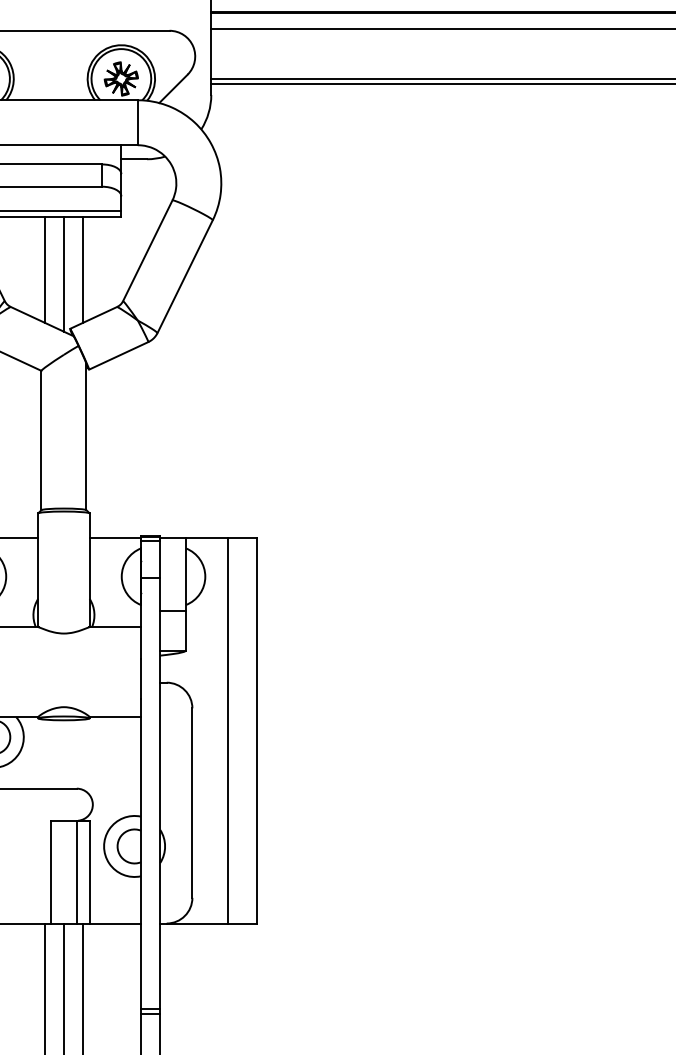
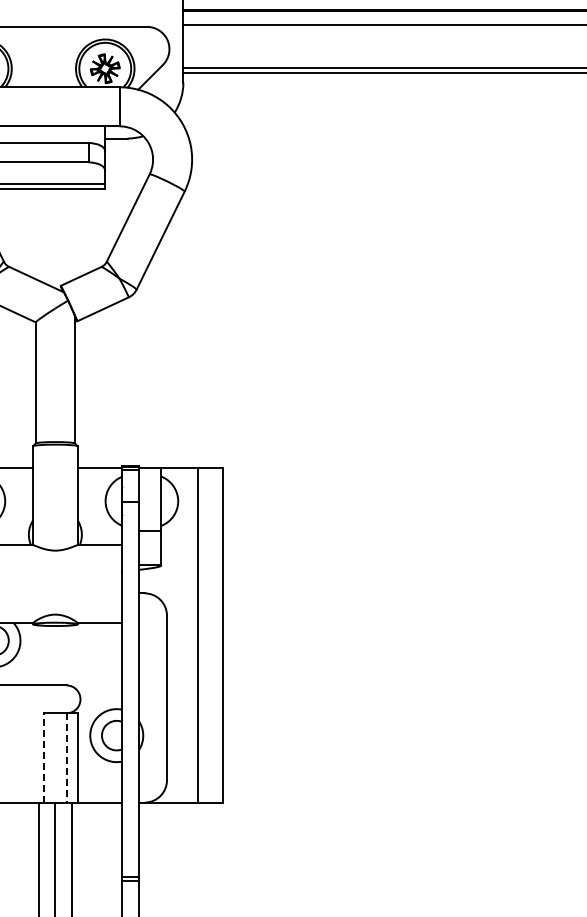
line: (44, 269) -> (38, 234), removed
line: (83, 269) -> (72, 234), removed
line: (64, 274) -> (55, 238), removed
line: (51, 871) -> (44, 757), solid -> dashed
line: (76, 871) -> (66, 757), solid -> dashed

